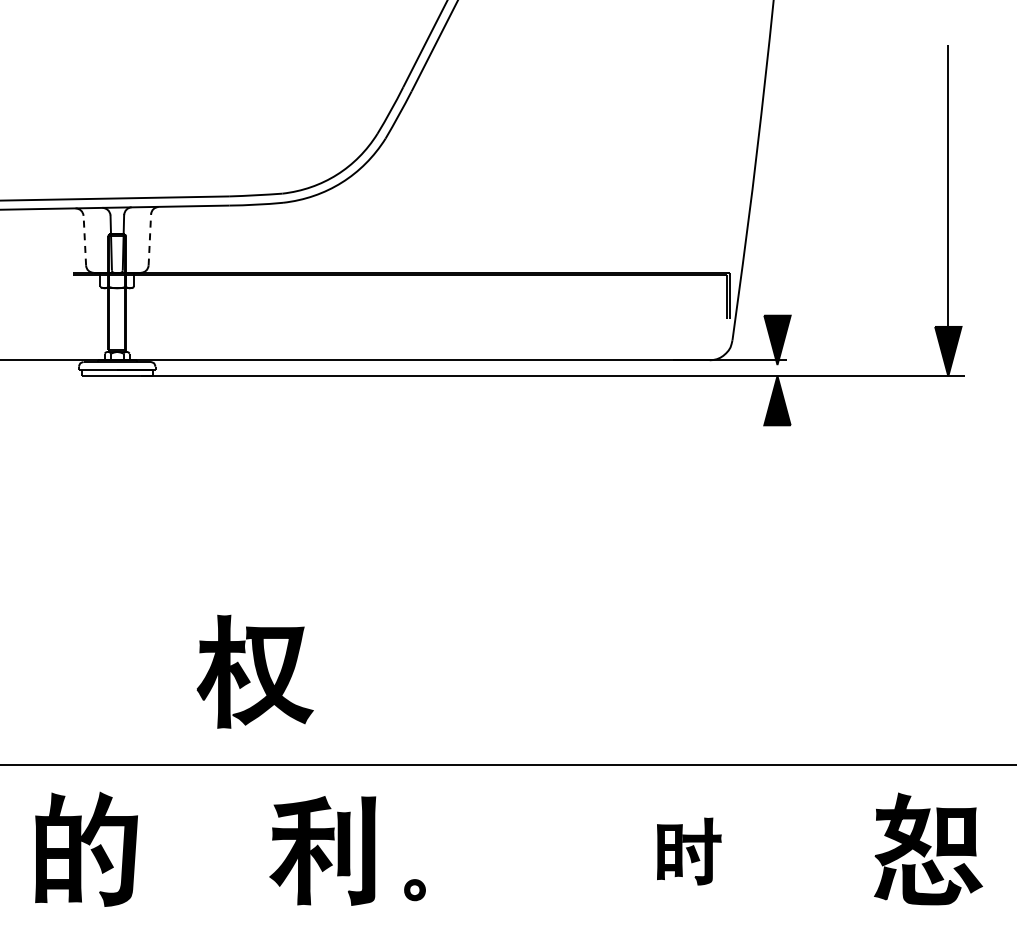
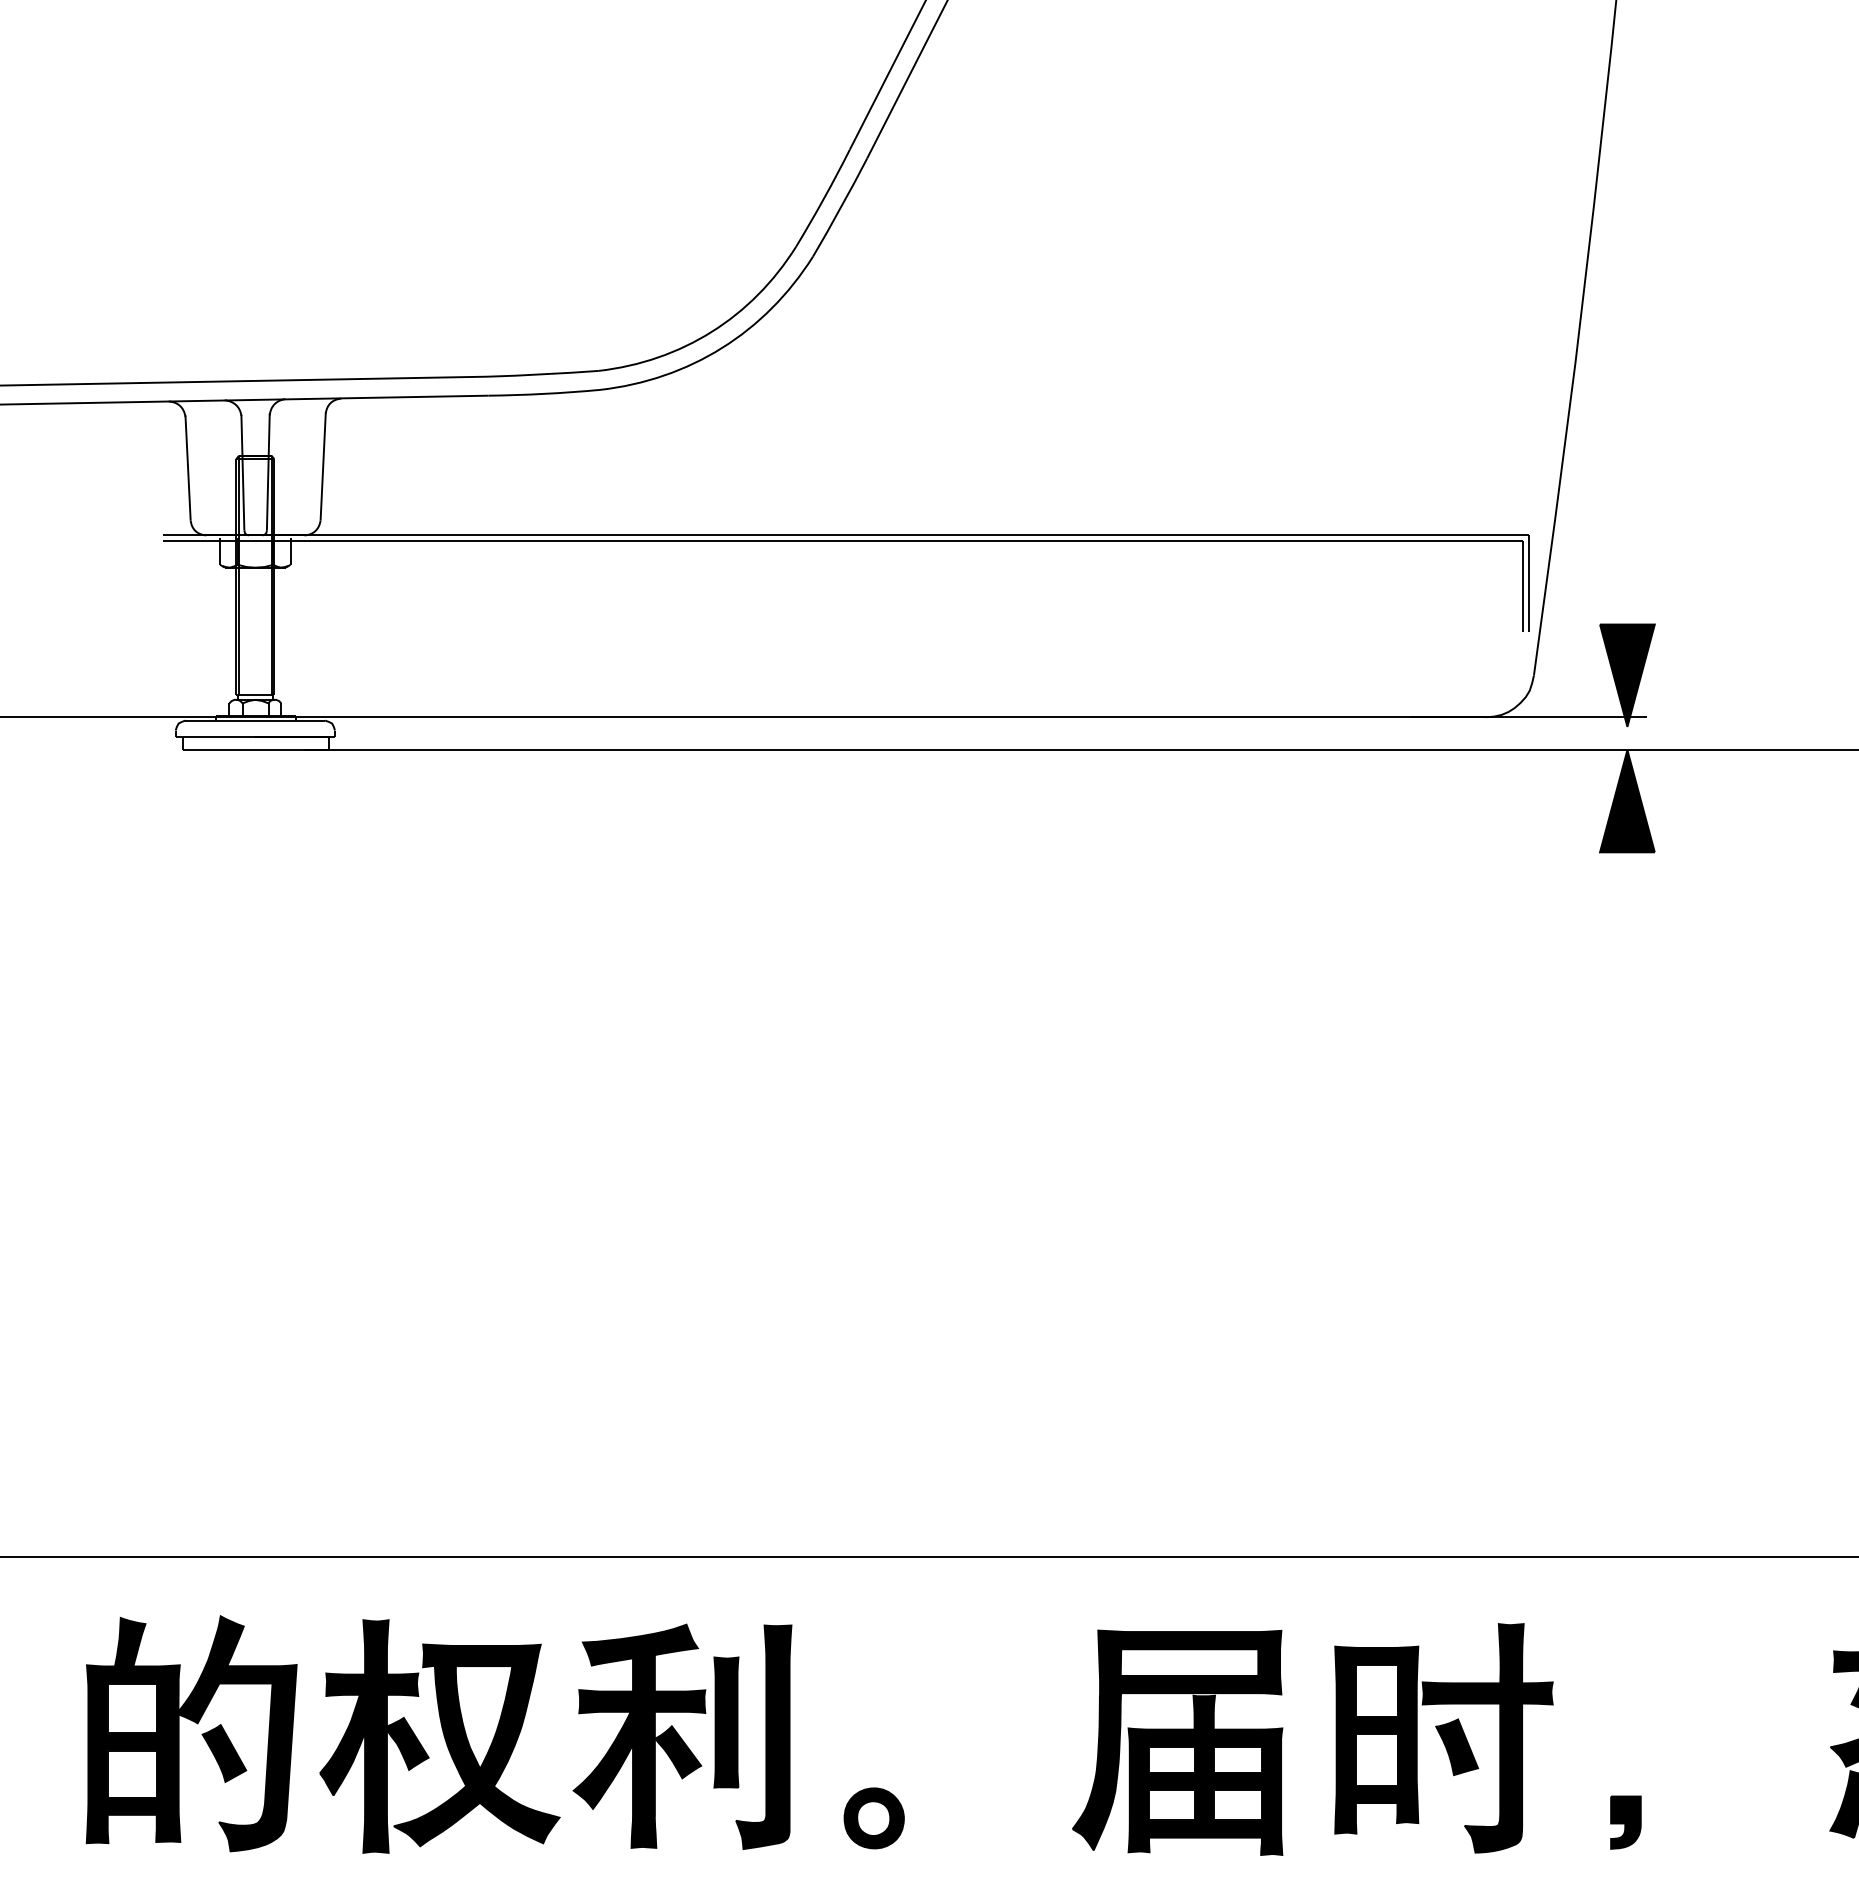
line: (84, 239) -> (187, 466), dashed -> solid
line: (149, 239) -> (322, 466), dashed -> solid
part: (254, 671) -> (438, 1735), moved
part: (689, 851) -> (1444, 1737), size x1.67
part: (561, 853) -> (1178, 1742), added
part: (414, 889) -> (873, 1816), size x1.43
part: (776, 891) -> (1625, 1821), added

